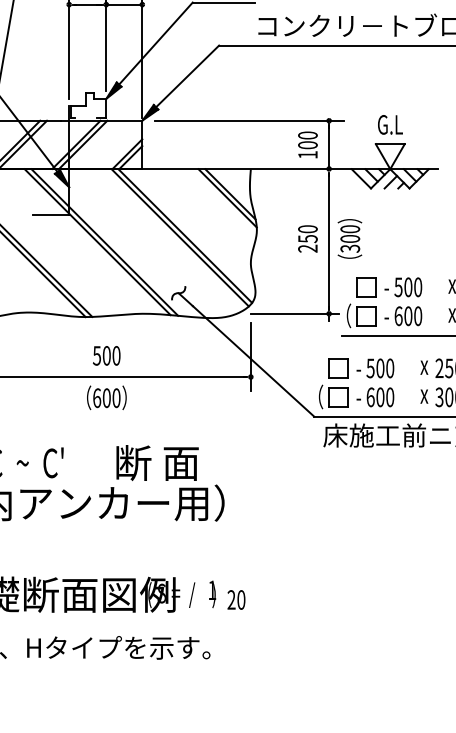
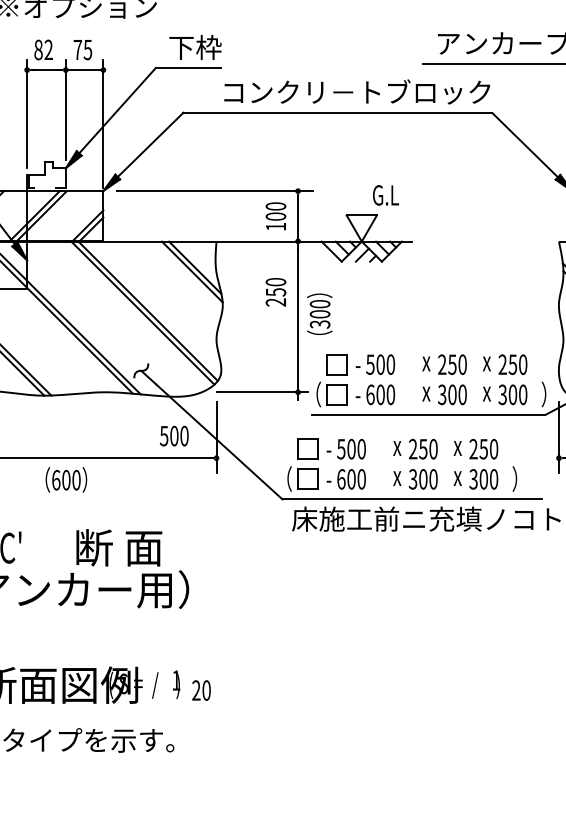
text: (389, 124) -> (385, 195), moved
text: (307, 239) -> (275, 292), moved
text: (106, 355) -> (174, 435), moved

